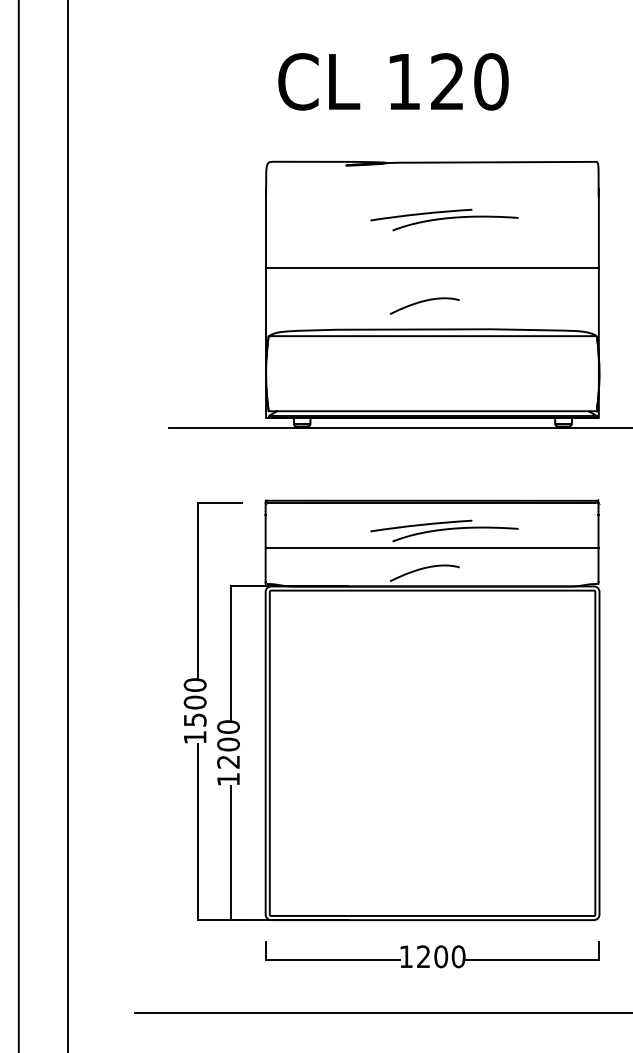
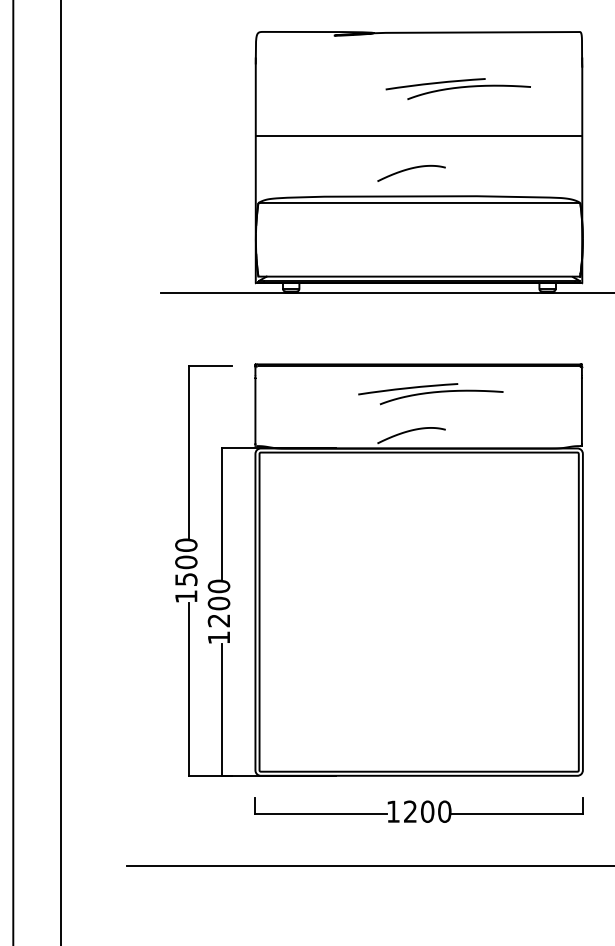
part: (444, 219) -> (458, 88), moved
line: (431, 548) -> (418, 411), removed

